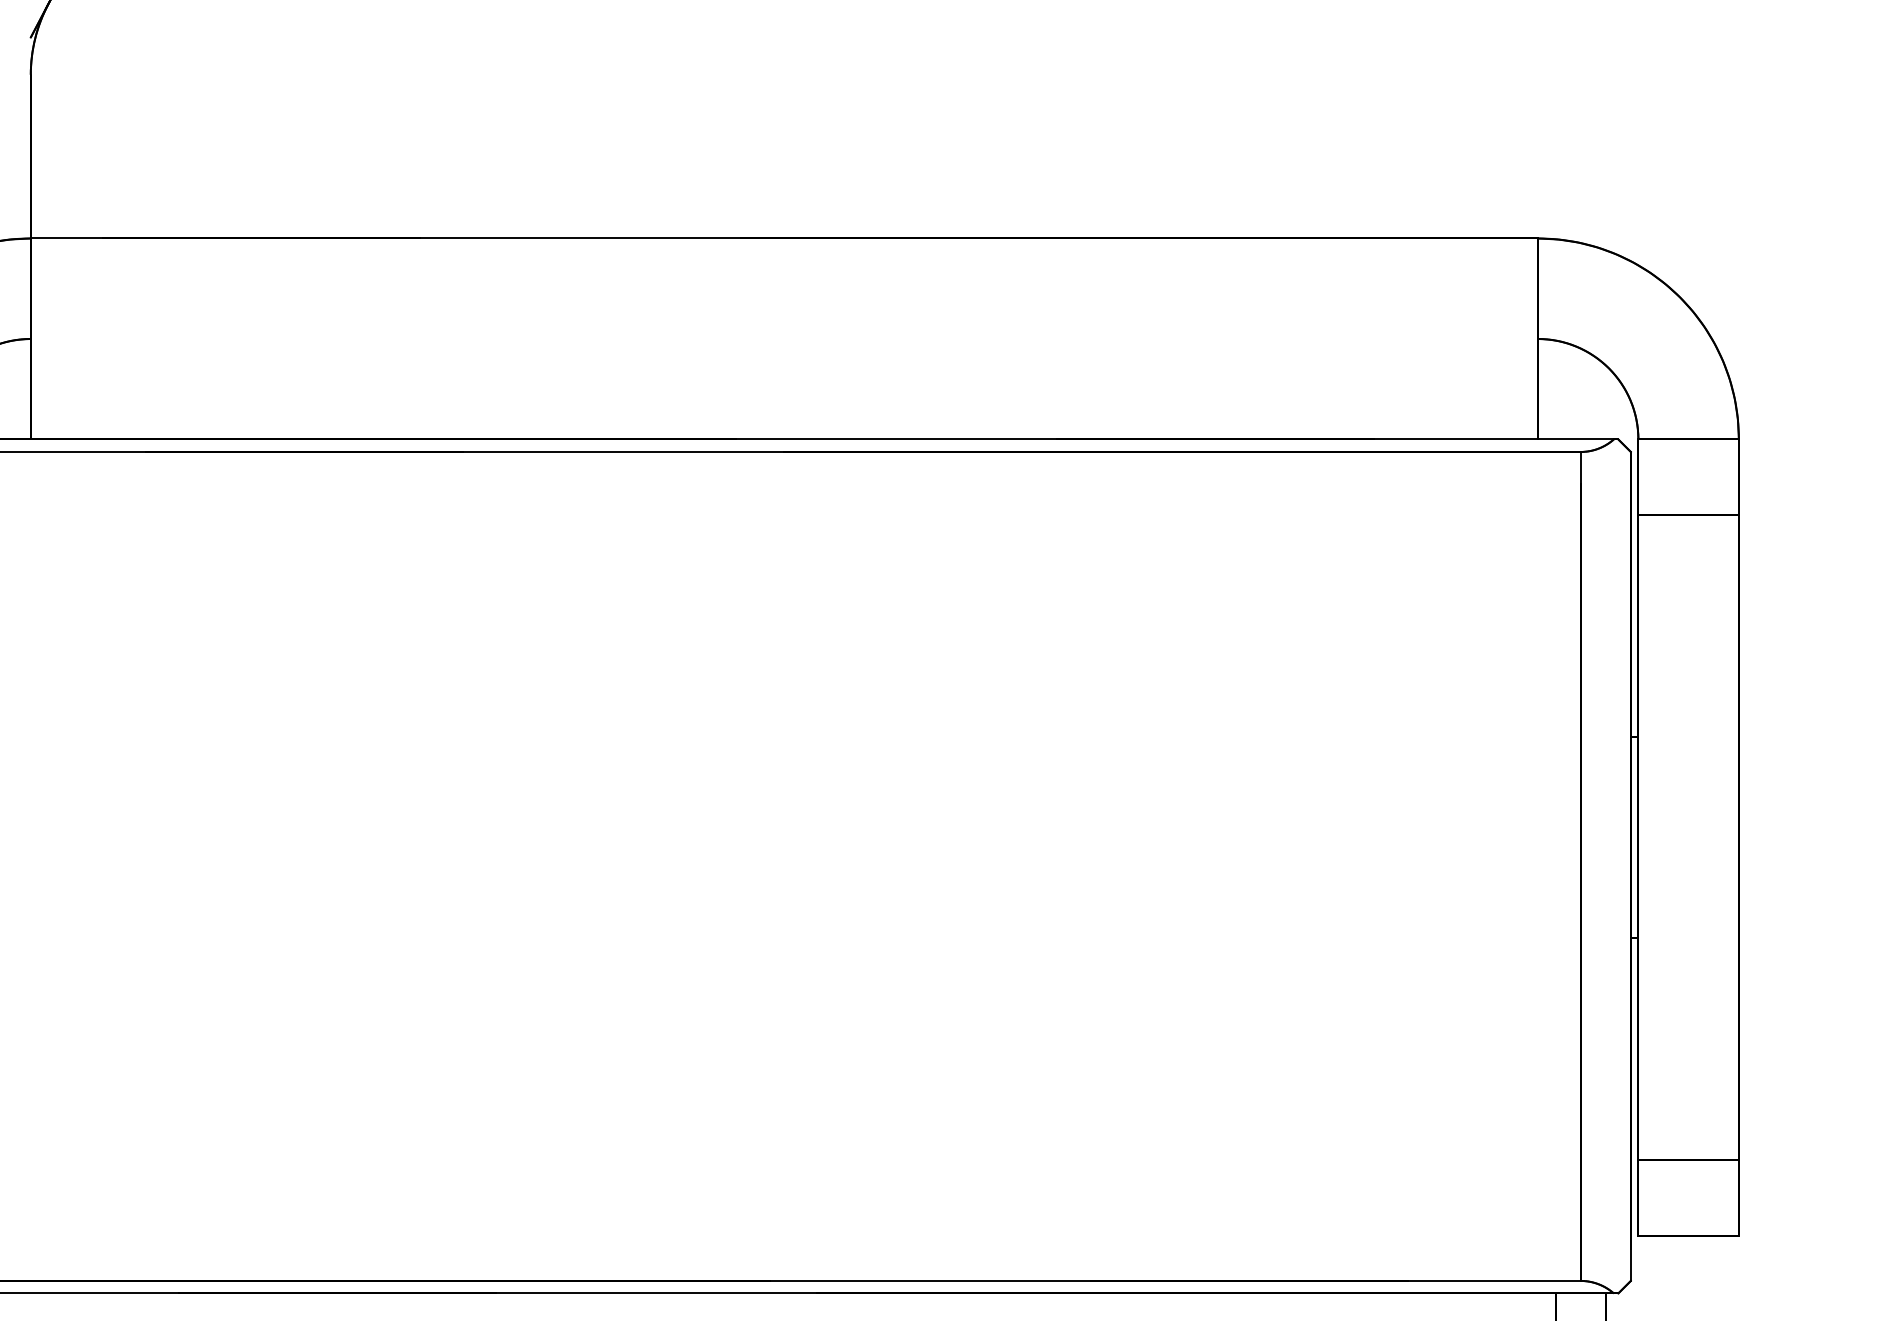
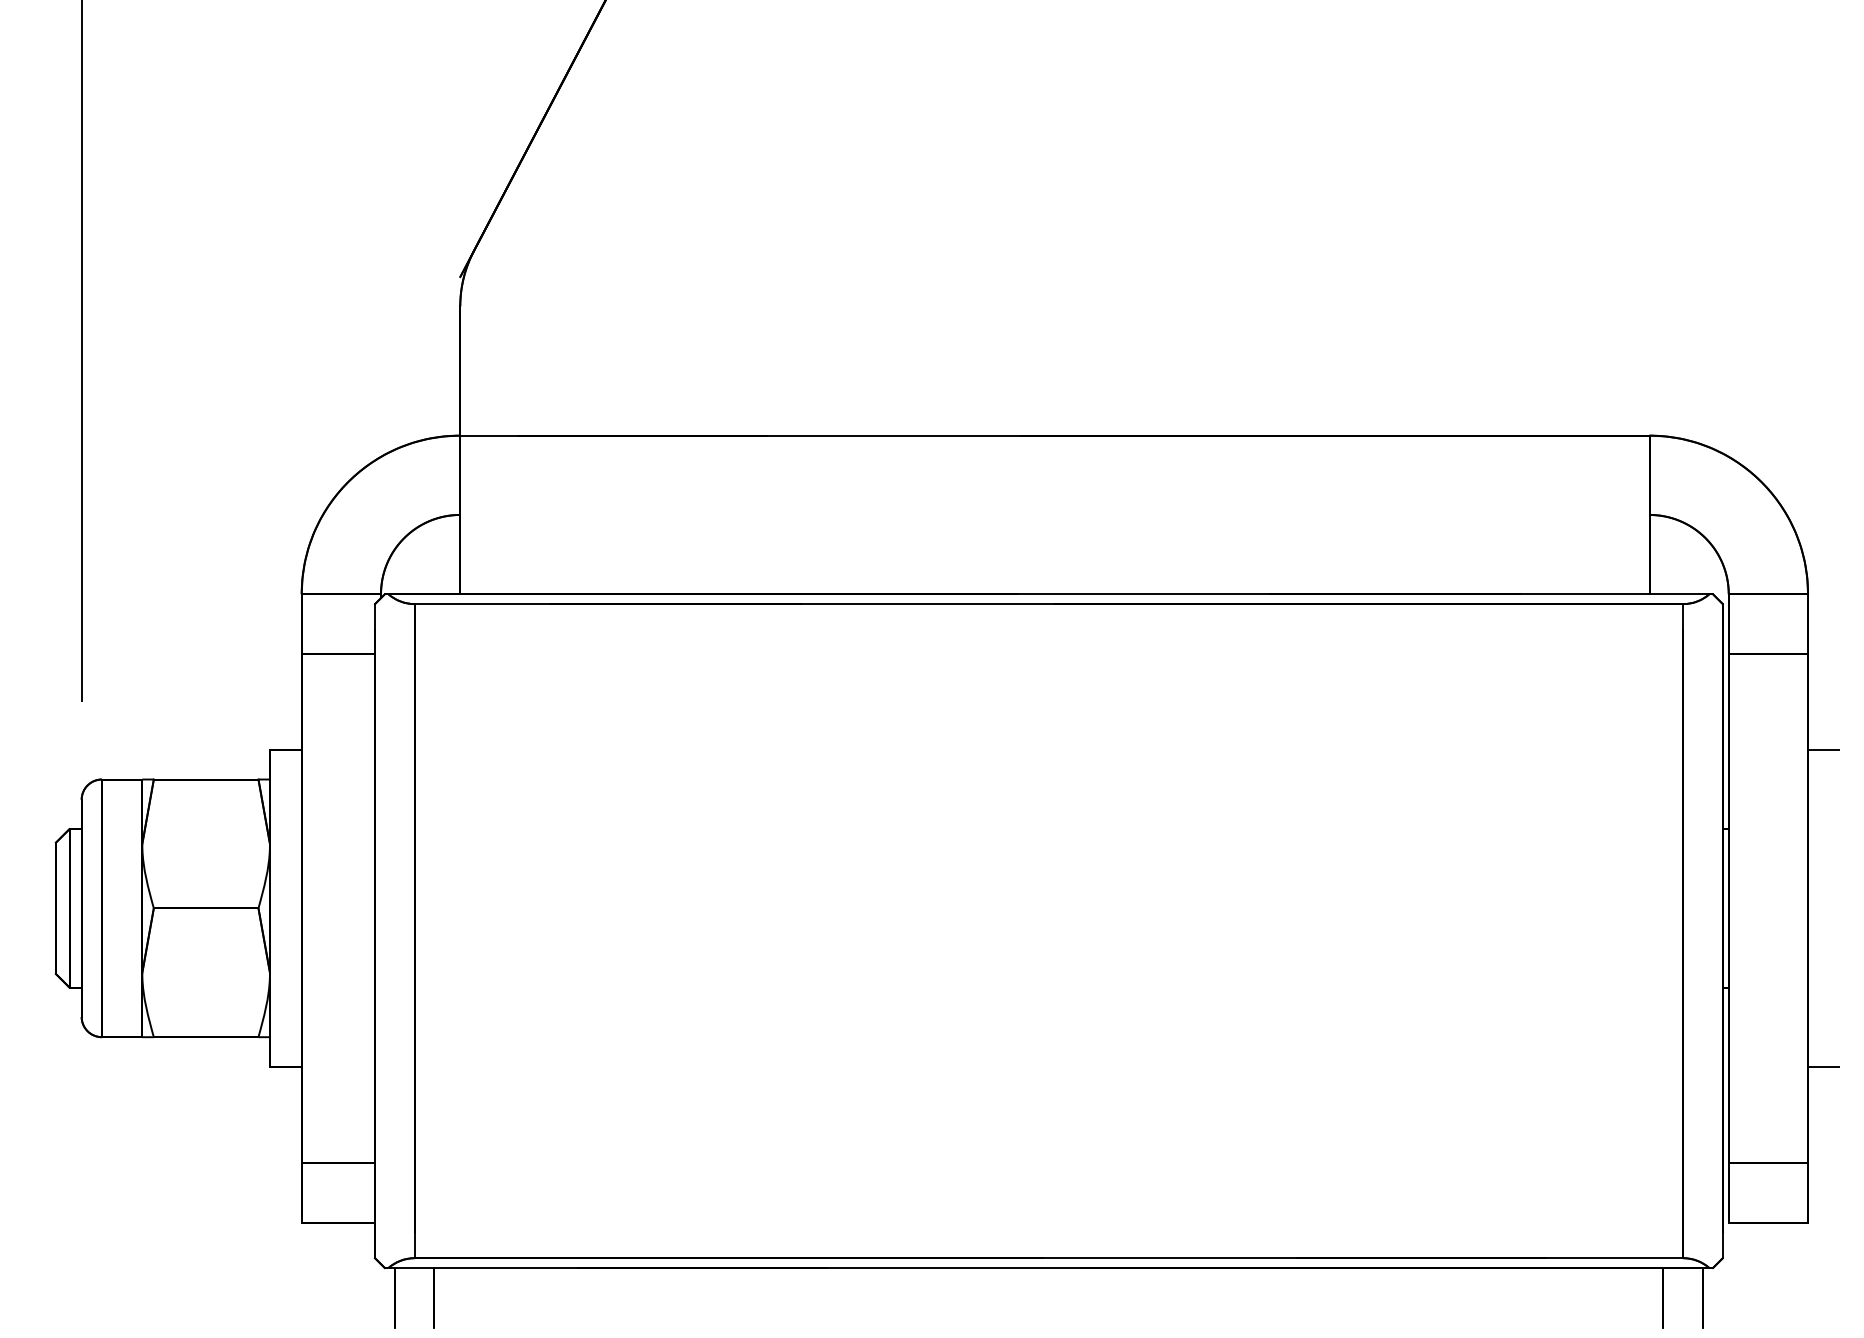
line: (1758, 636) -> (1823, 749), added
line: (1758, 1037) -> (1823, 1066), added

